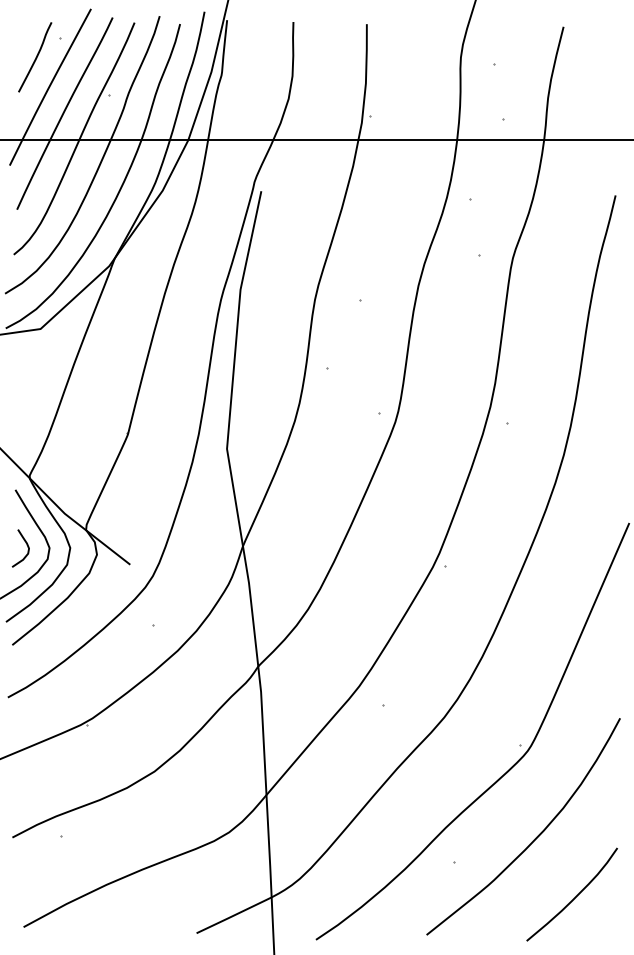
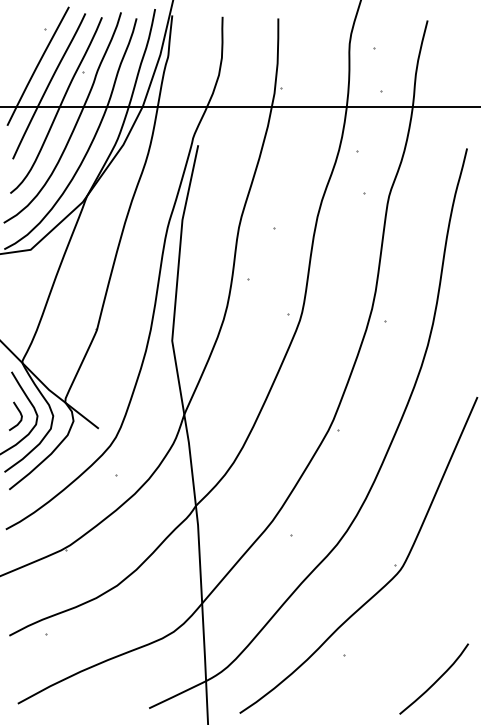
curve: (35, 57) -> (26, 43), removed
curve: (535, 837) -> (406, 635), removed

